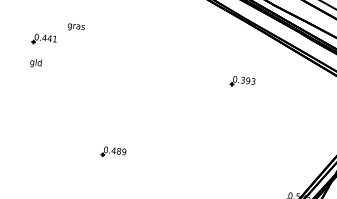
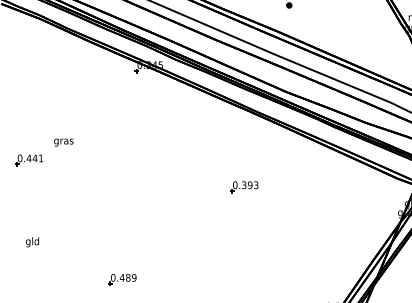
text: (35, 63) -> (32, 242), moved
part: (242, 82) -> (244, 187), moved

